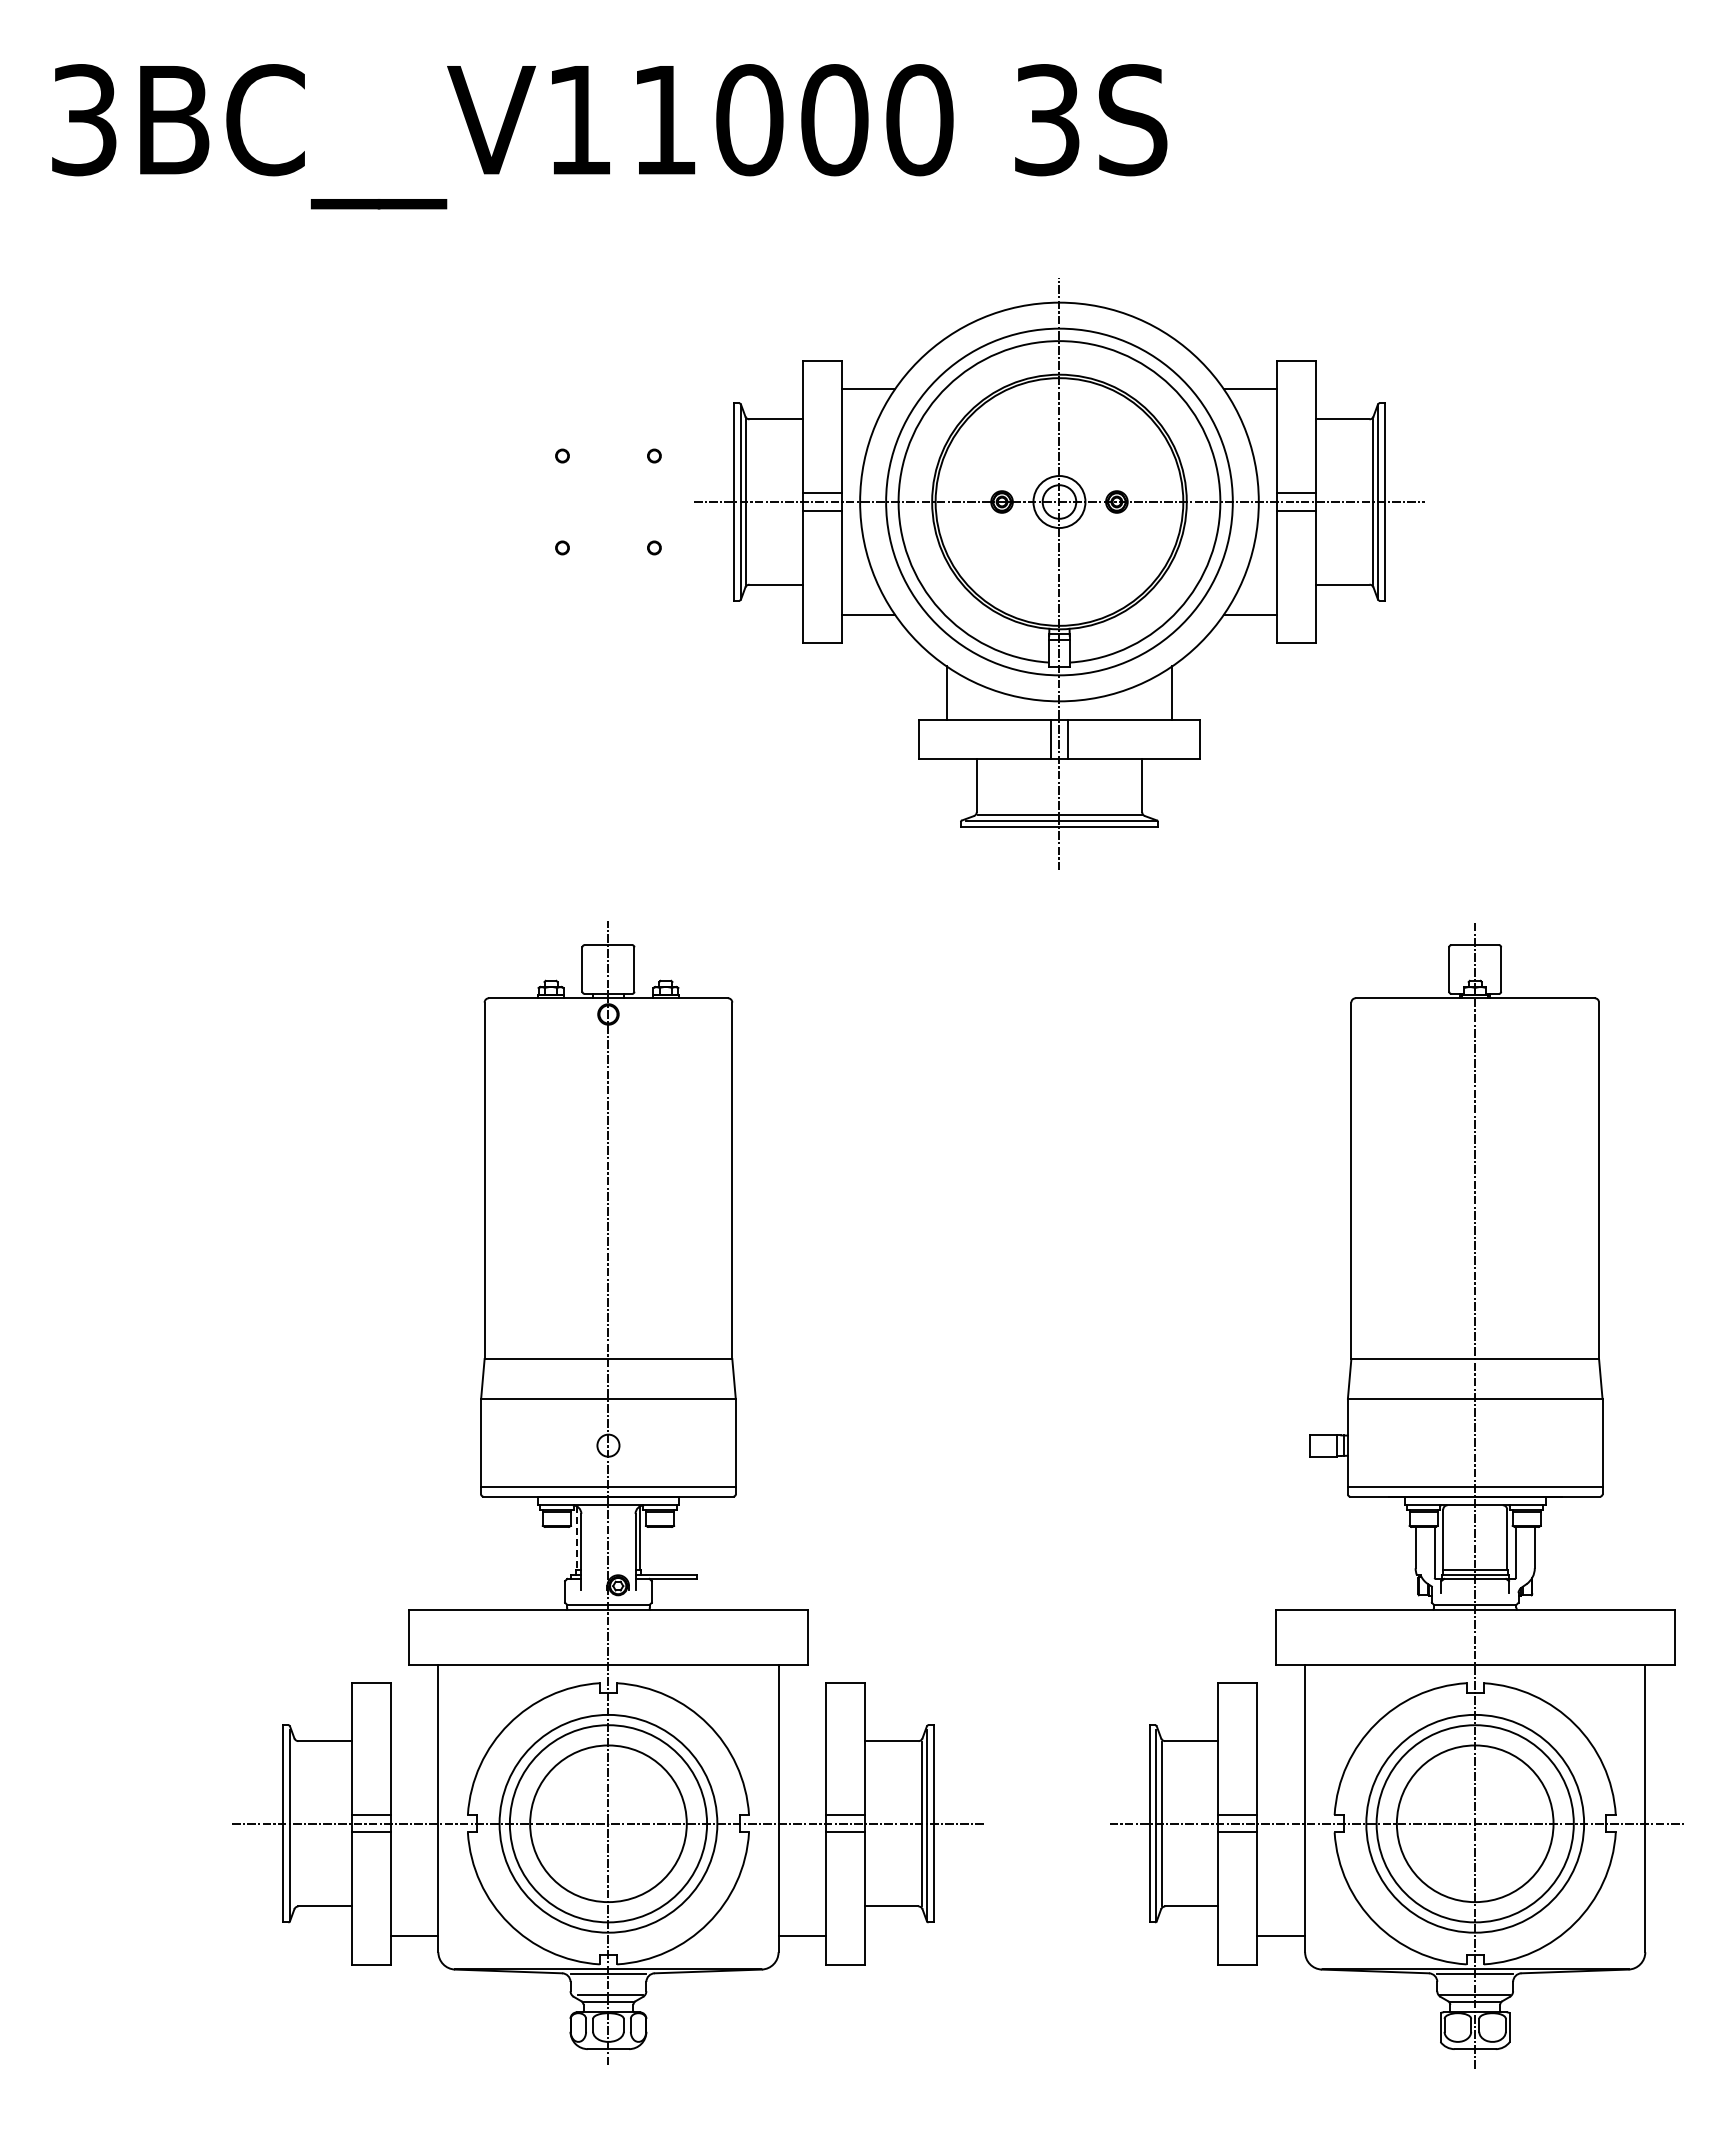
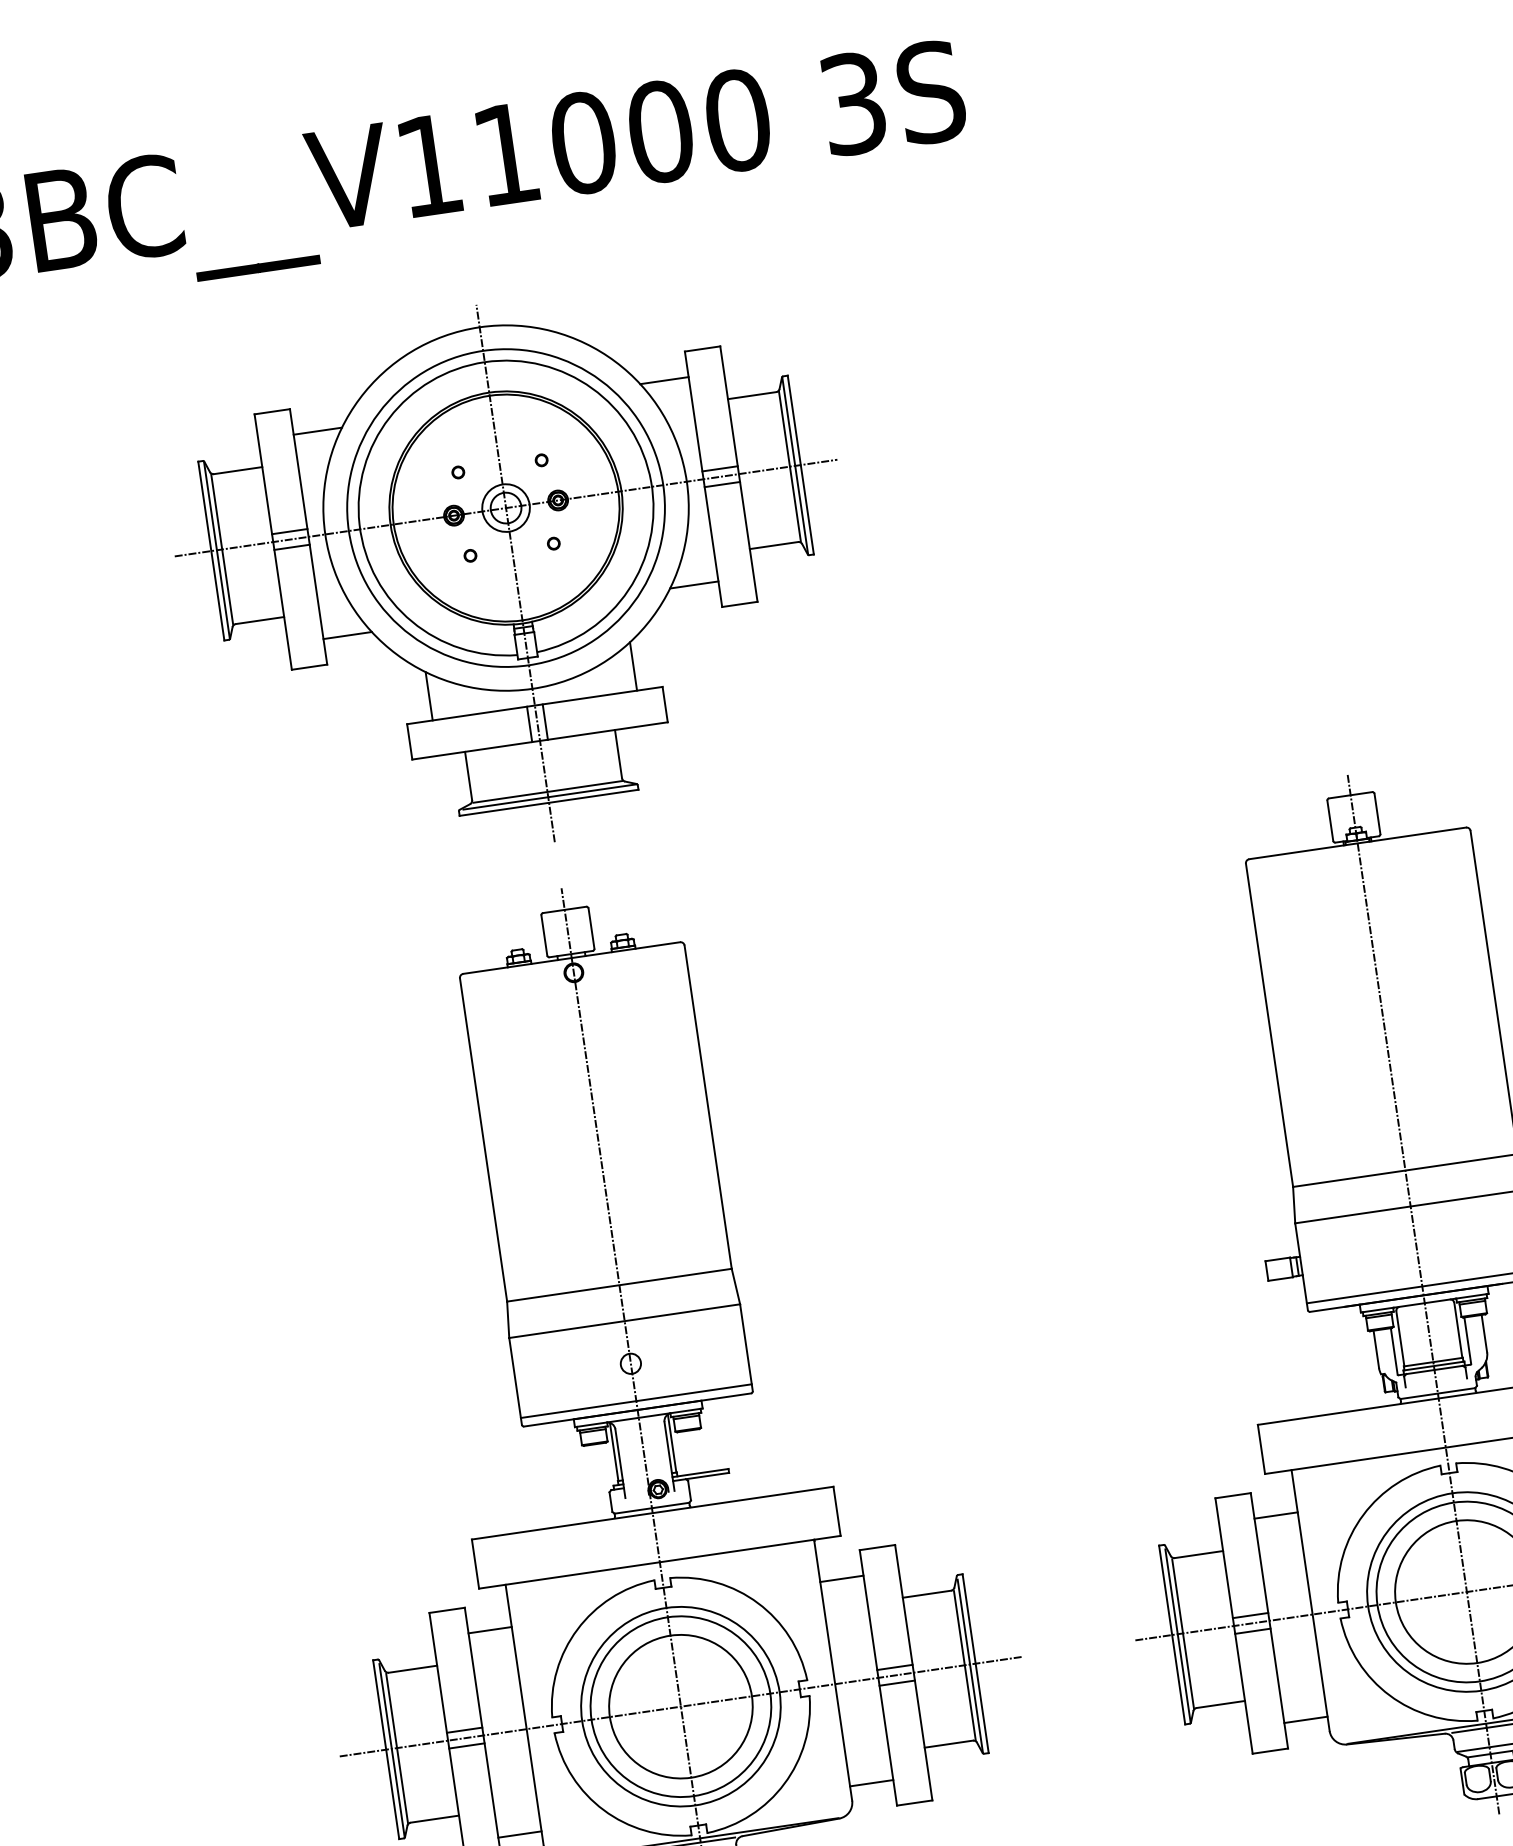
part: (1059, 573) -> (515, 572), moved
line: (576, 1538) -> (614, 1452), dashed -> solid
line: (414, 1711) -> (490, 1630), added
line: (802, 1711) -> (842, 1579), added
line: (1281, 1711) -> (1276, 1515), added
line: (295, 1824) -> (397, 1748), added

